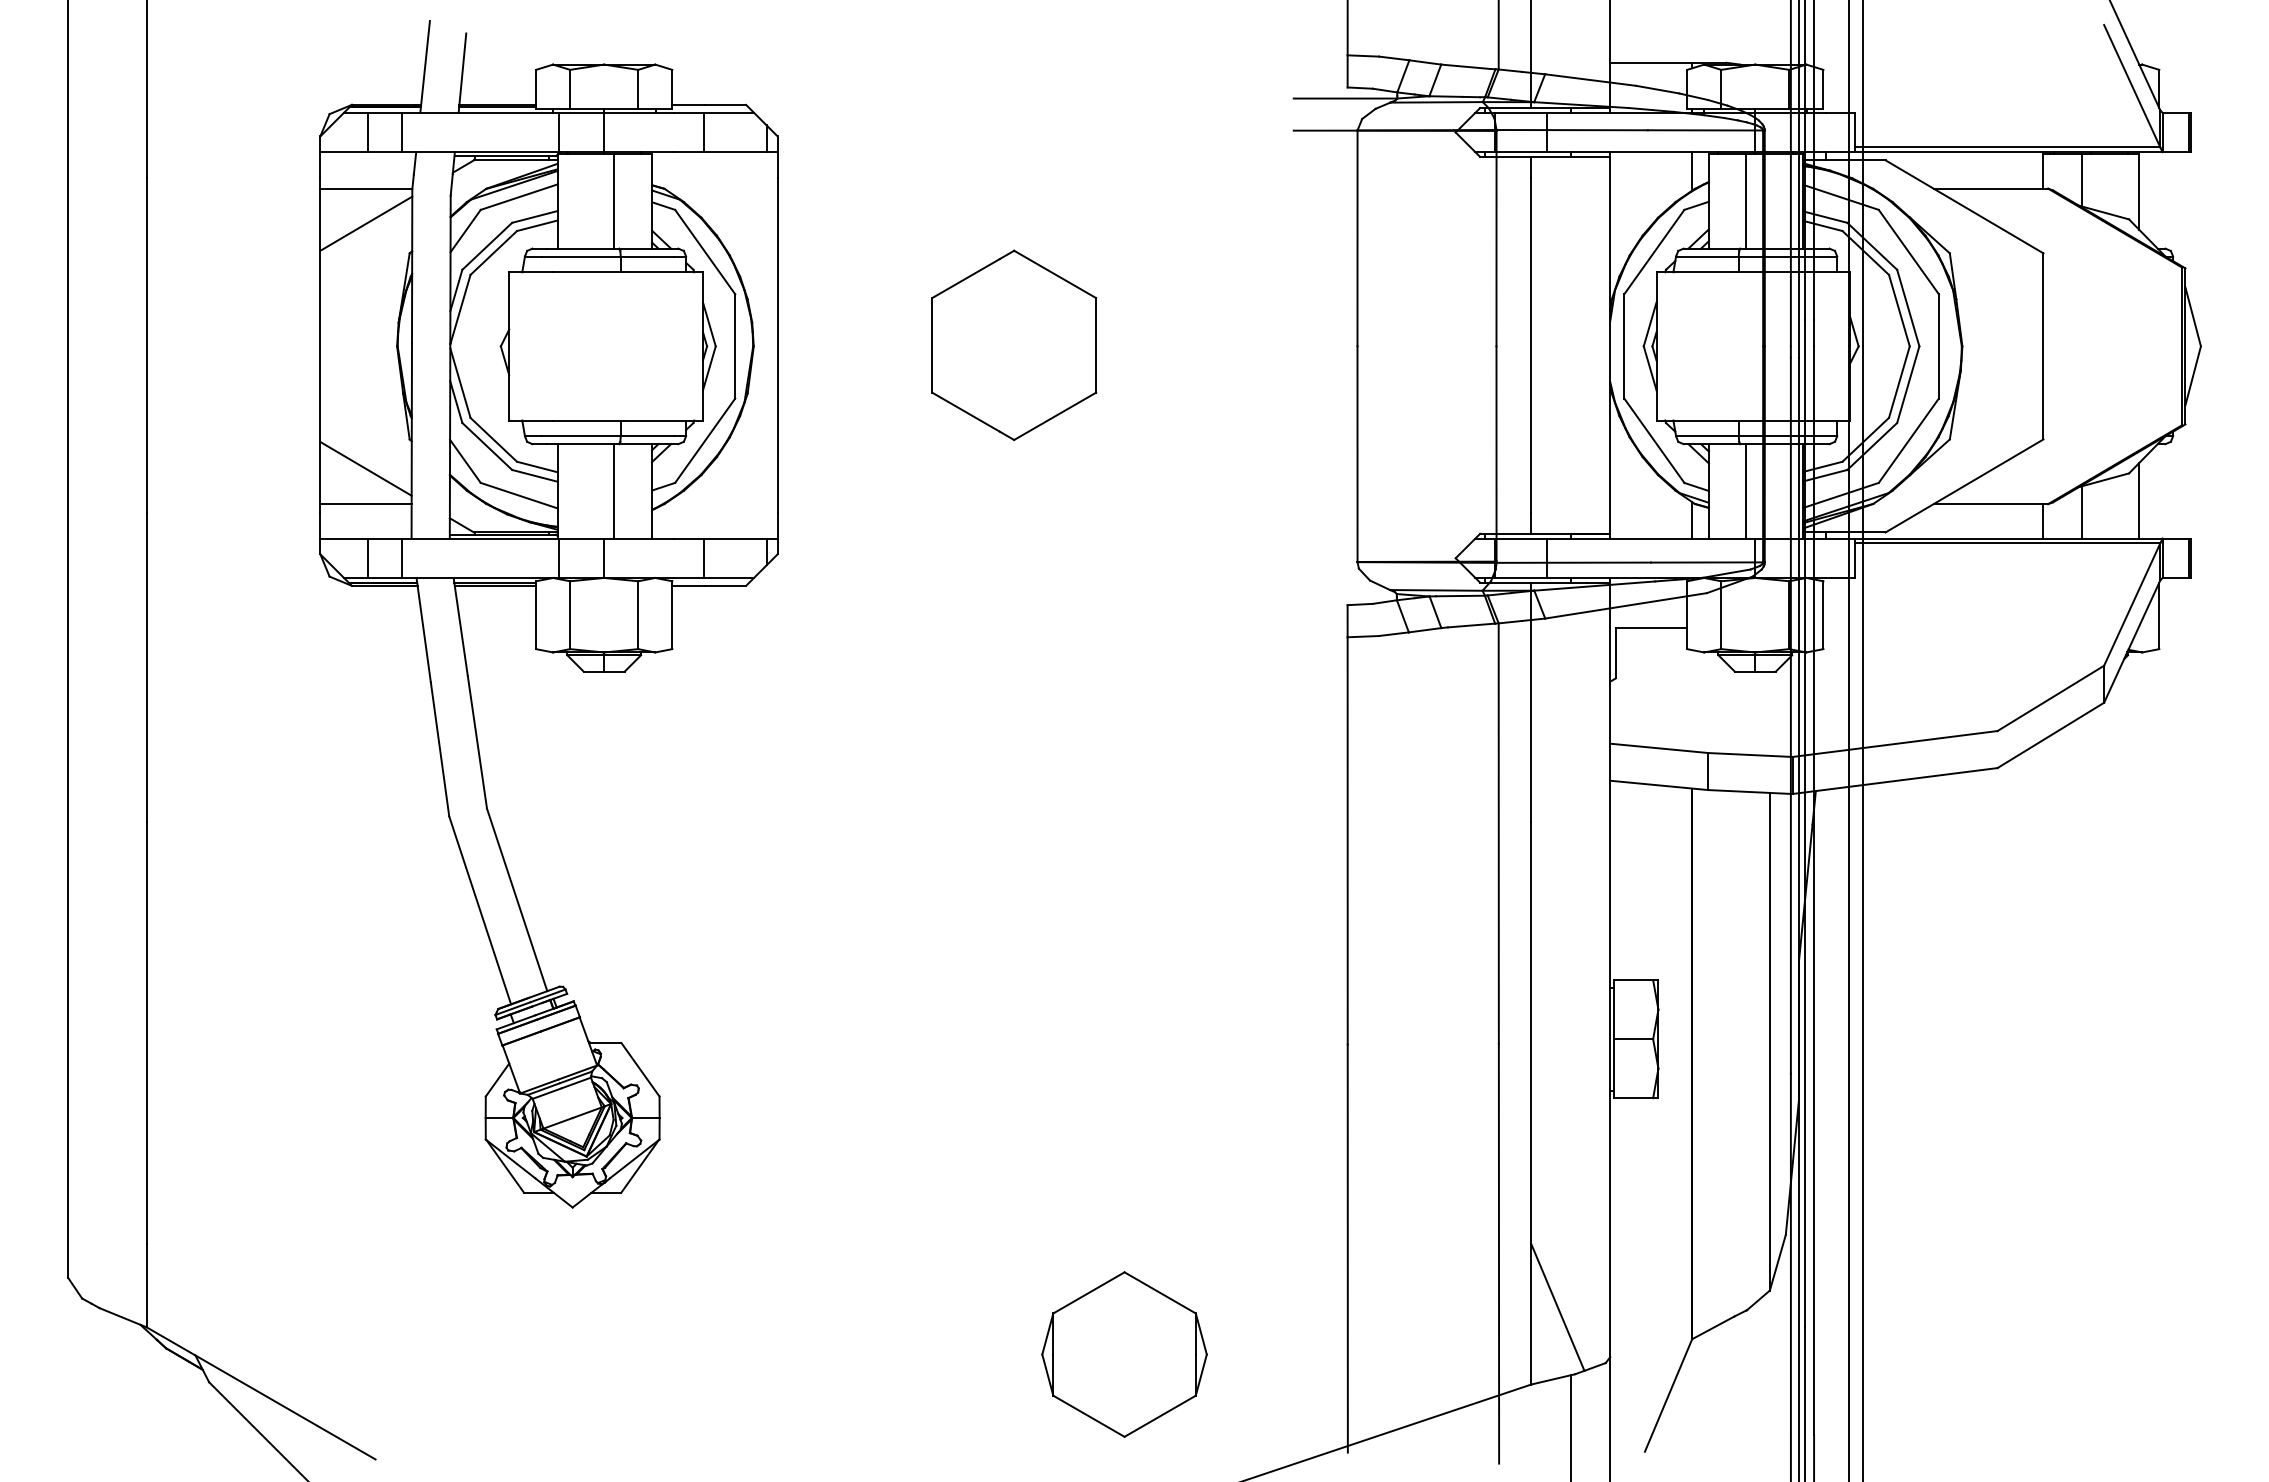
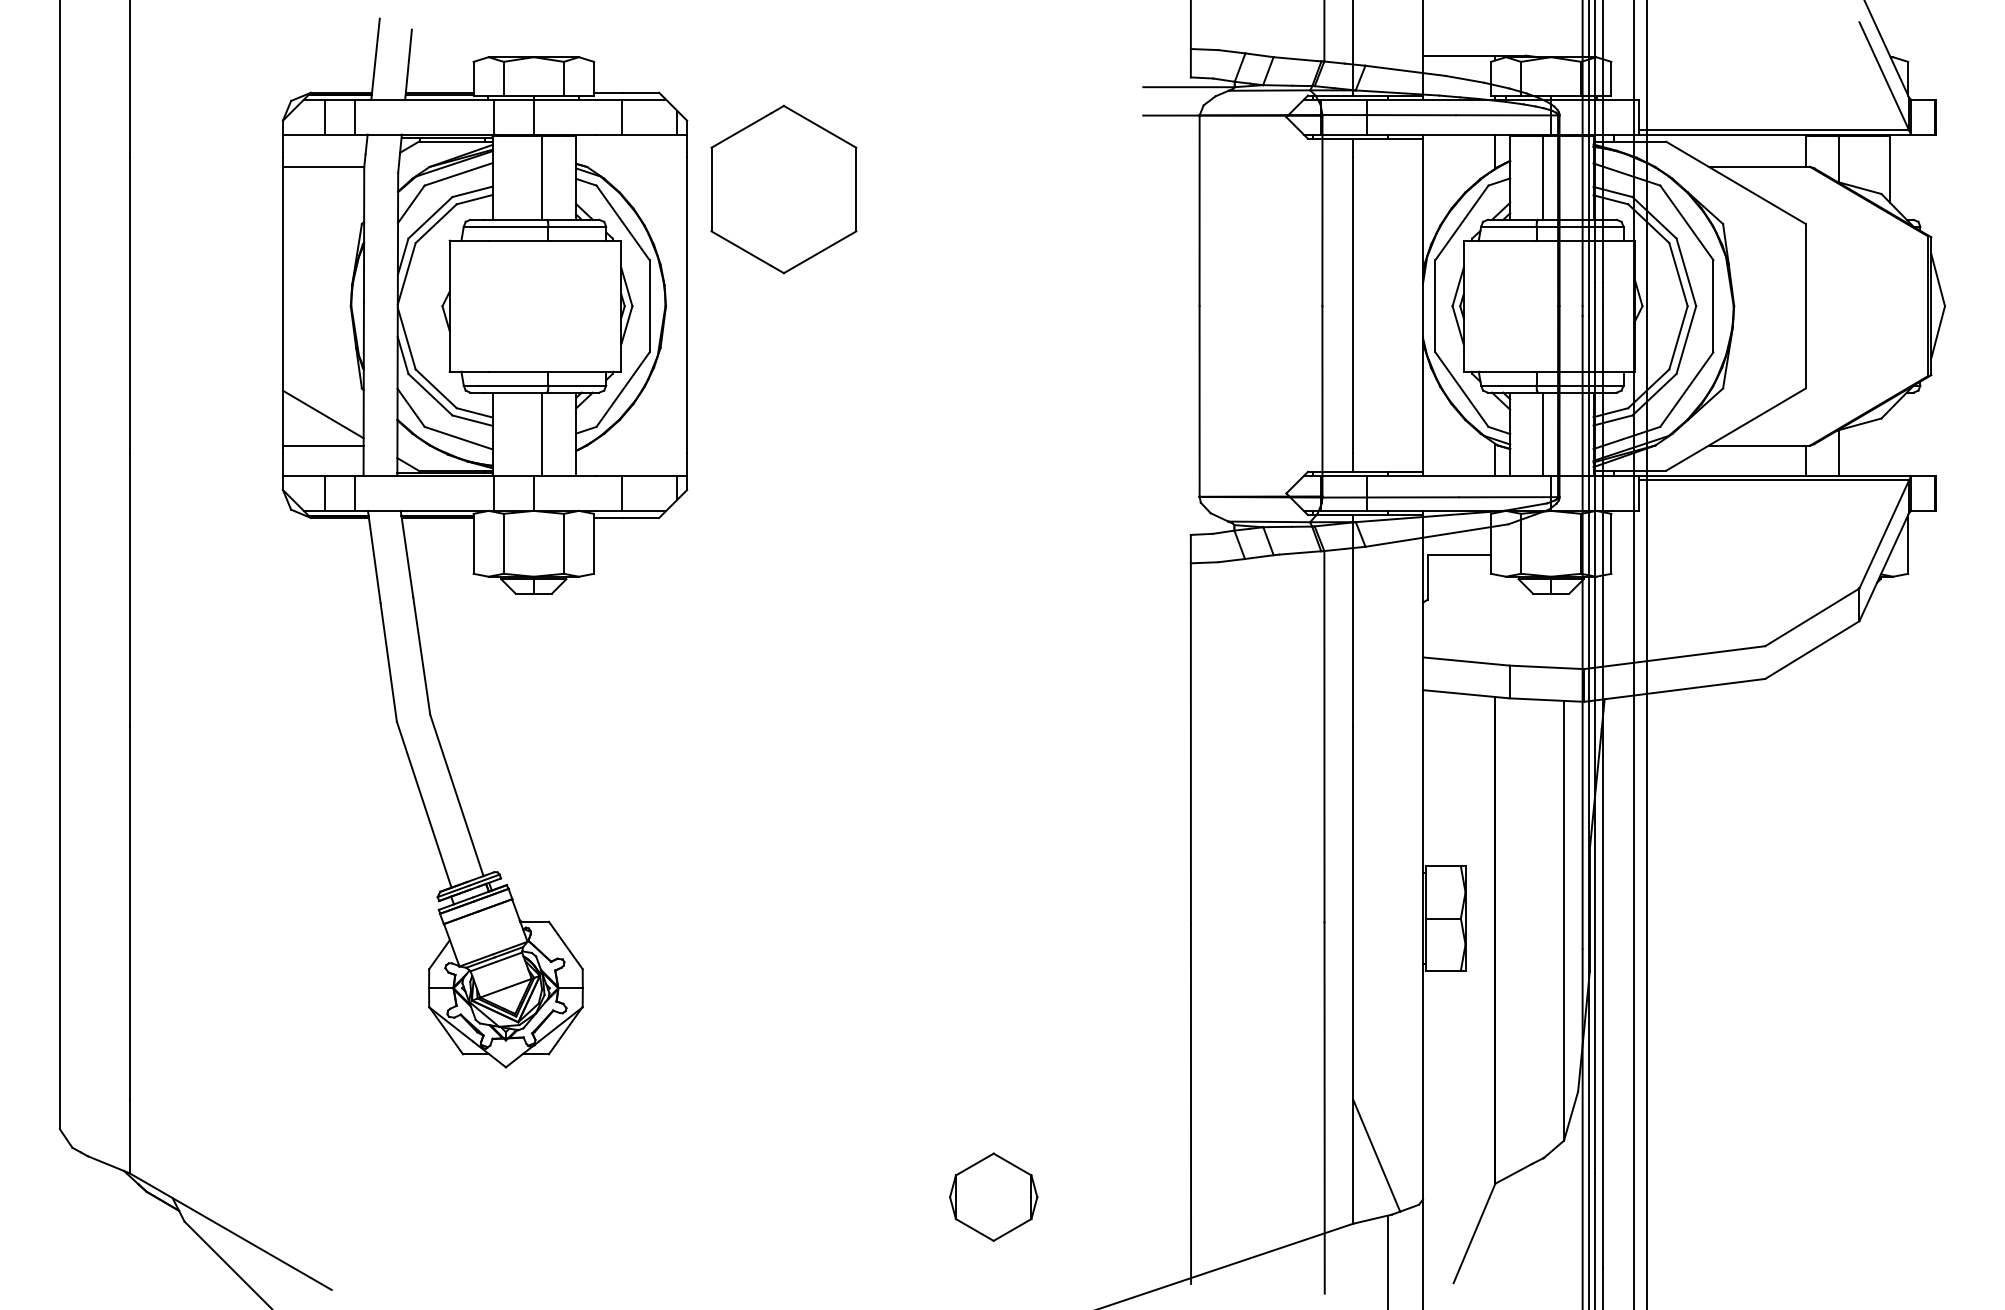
line: (366, 223) -> (323, 197), removed
part: (1014, 345) -> (784, 189), moved
line: (2139, 500) -> (1890, 442), removed
part: (1124, 1354) -> (993, 1197), size x0.6

